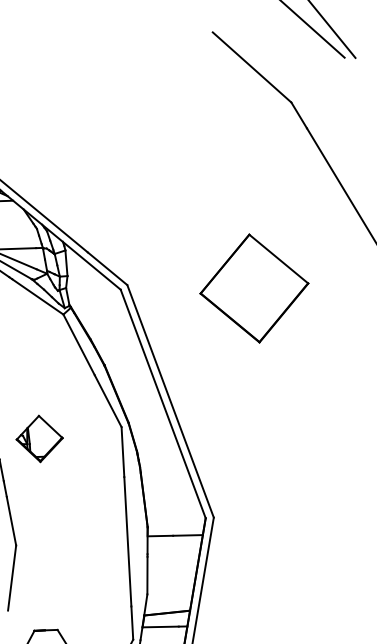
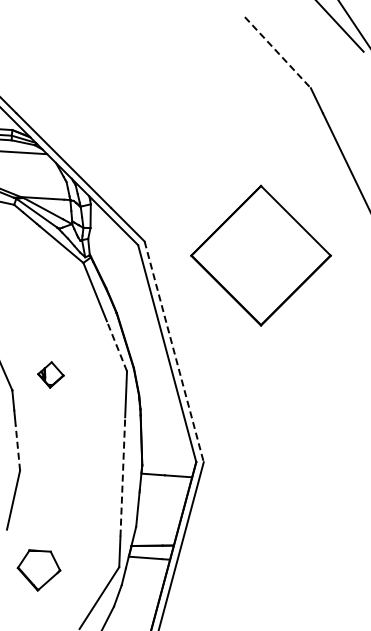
line: (252, 68) -> (278, 53), solid -> dashed
part: (254, 288) -> (260, 255), size x1.4
line: (107, 401) -> (116, 346), solid -> dashed
line: (170, 402) -> (174, 352), solid -> dashed
part: (39, 438) -> (50, 374), size x0.6
line: (11, 520) -> (17, 447), solid -> dashed
line: (127, 541) -> (122, 476), solid -> dashed

